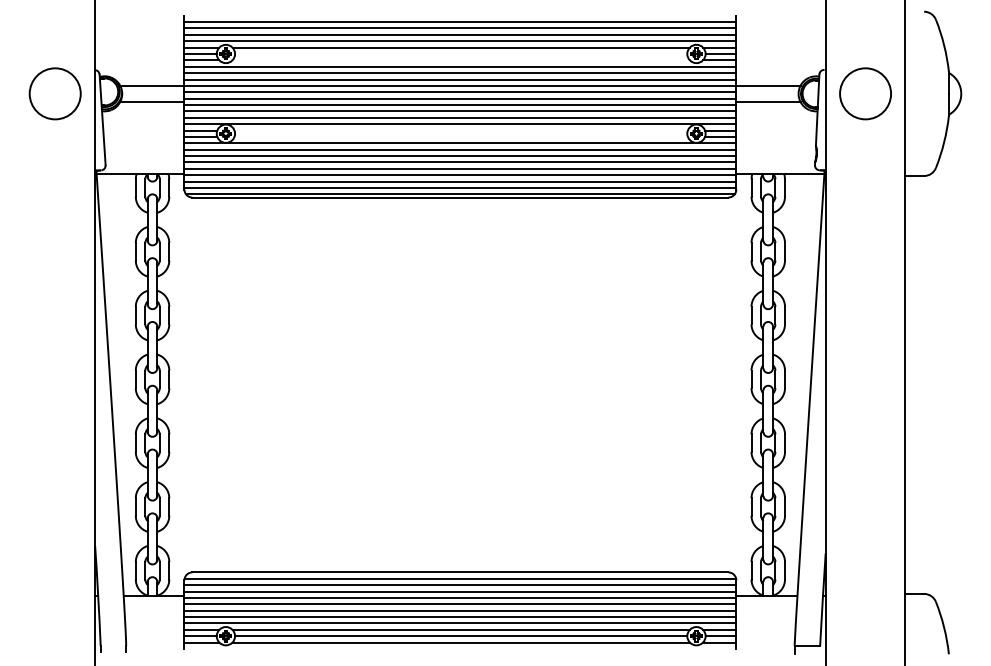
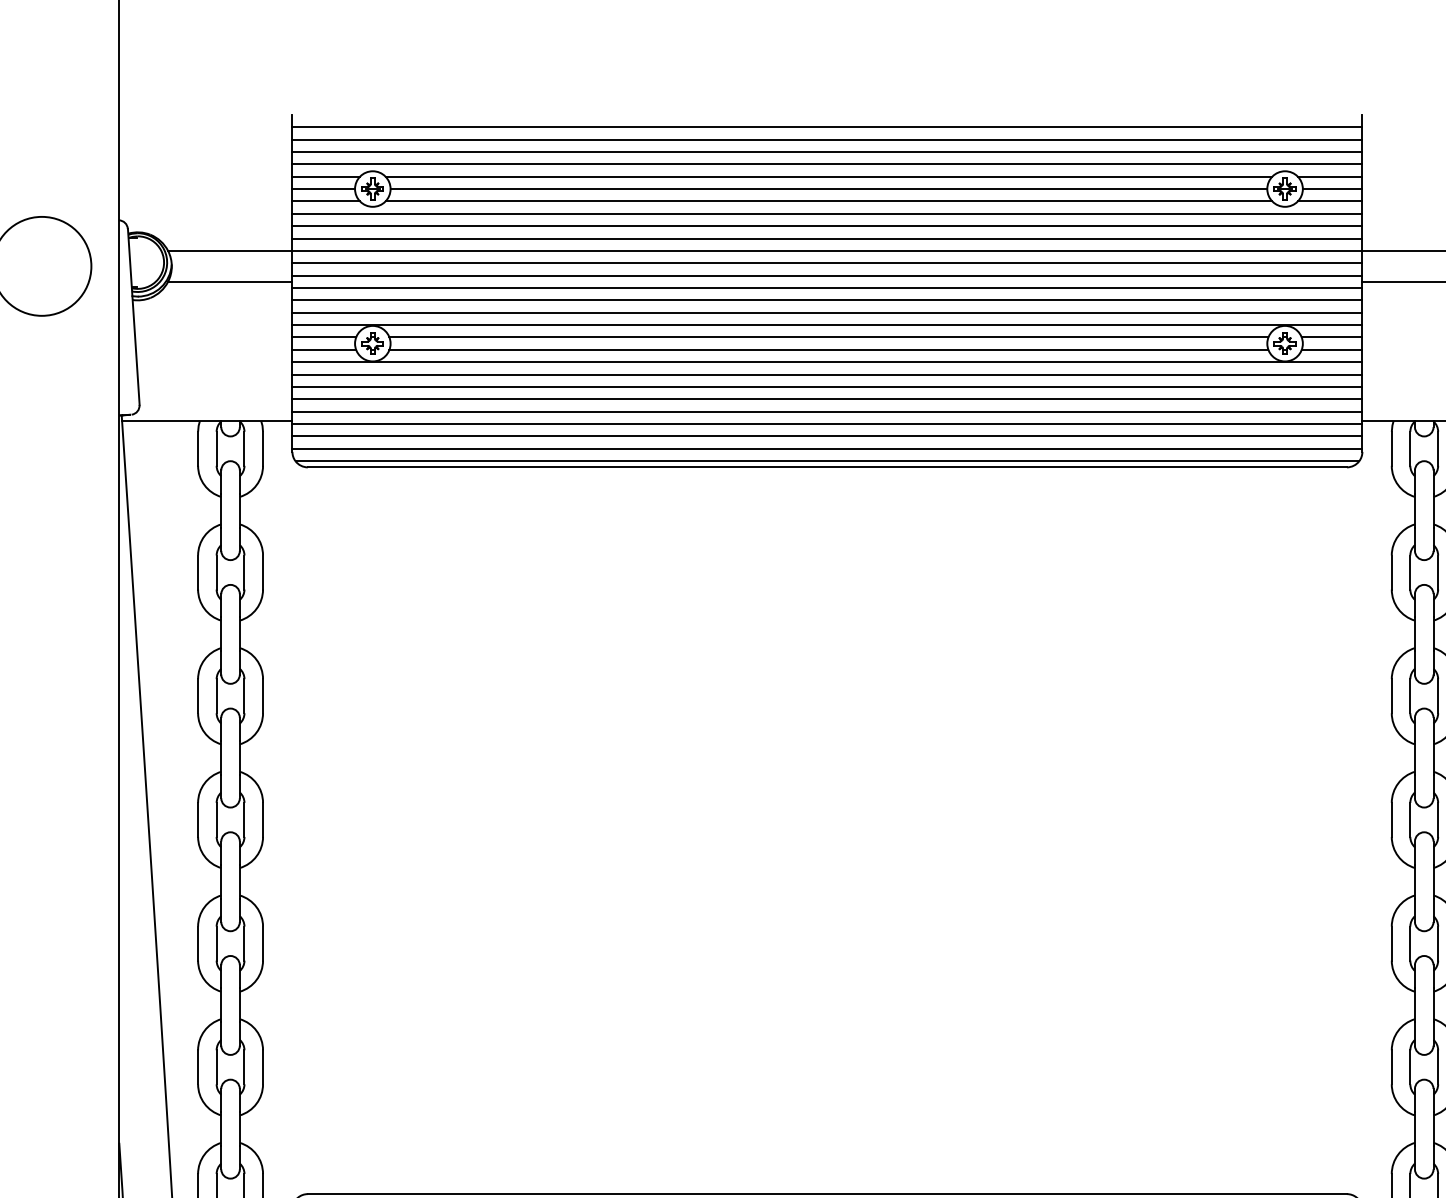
line: (461, 53) -> (829, 188), added
line: (460, 60) -> (827, 201), added
line: (460, 130) -> (827, 337), added
line: (460, 136) -> (827, 349), added

